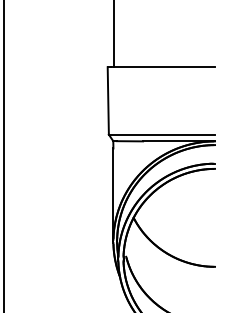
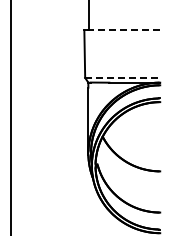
line: (163, 67) -> (123, 30), solid -> dashed
line: (161, 134) -> (122, 77), solid -> dashed

